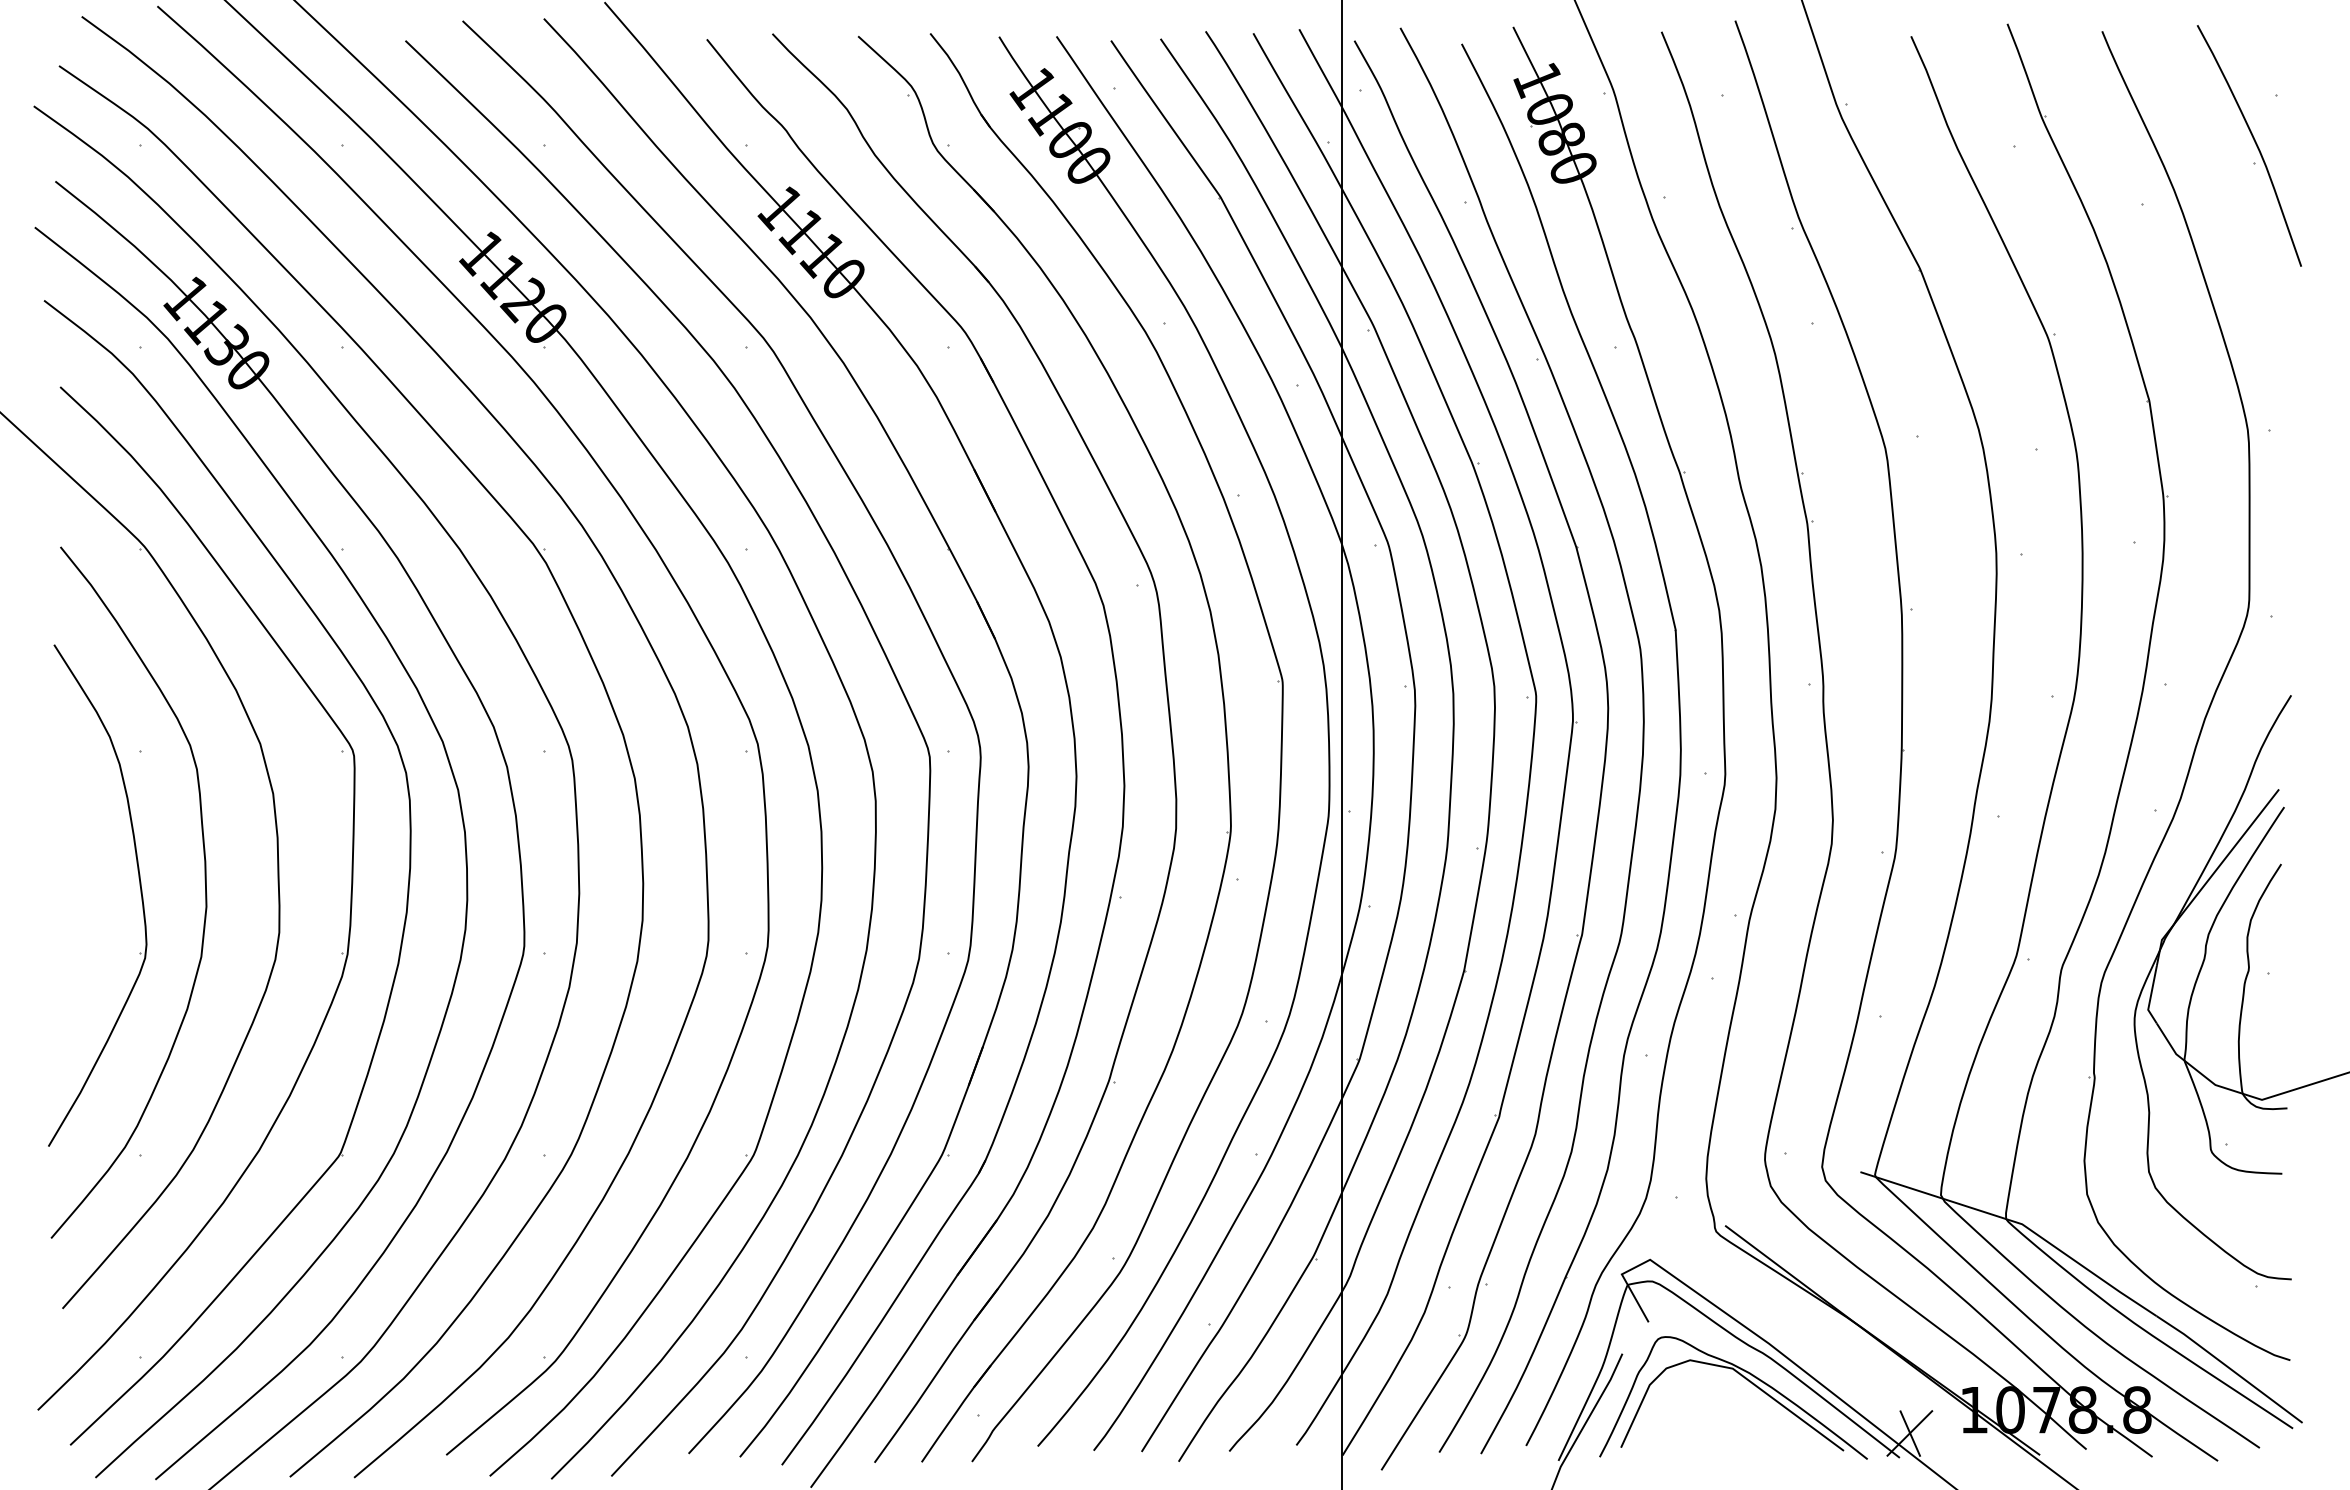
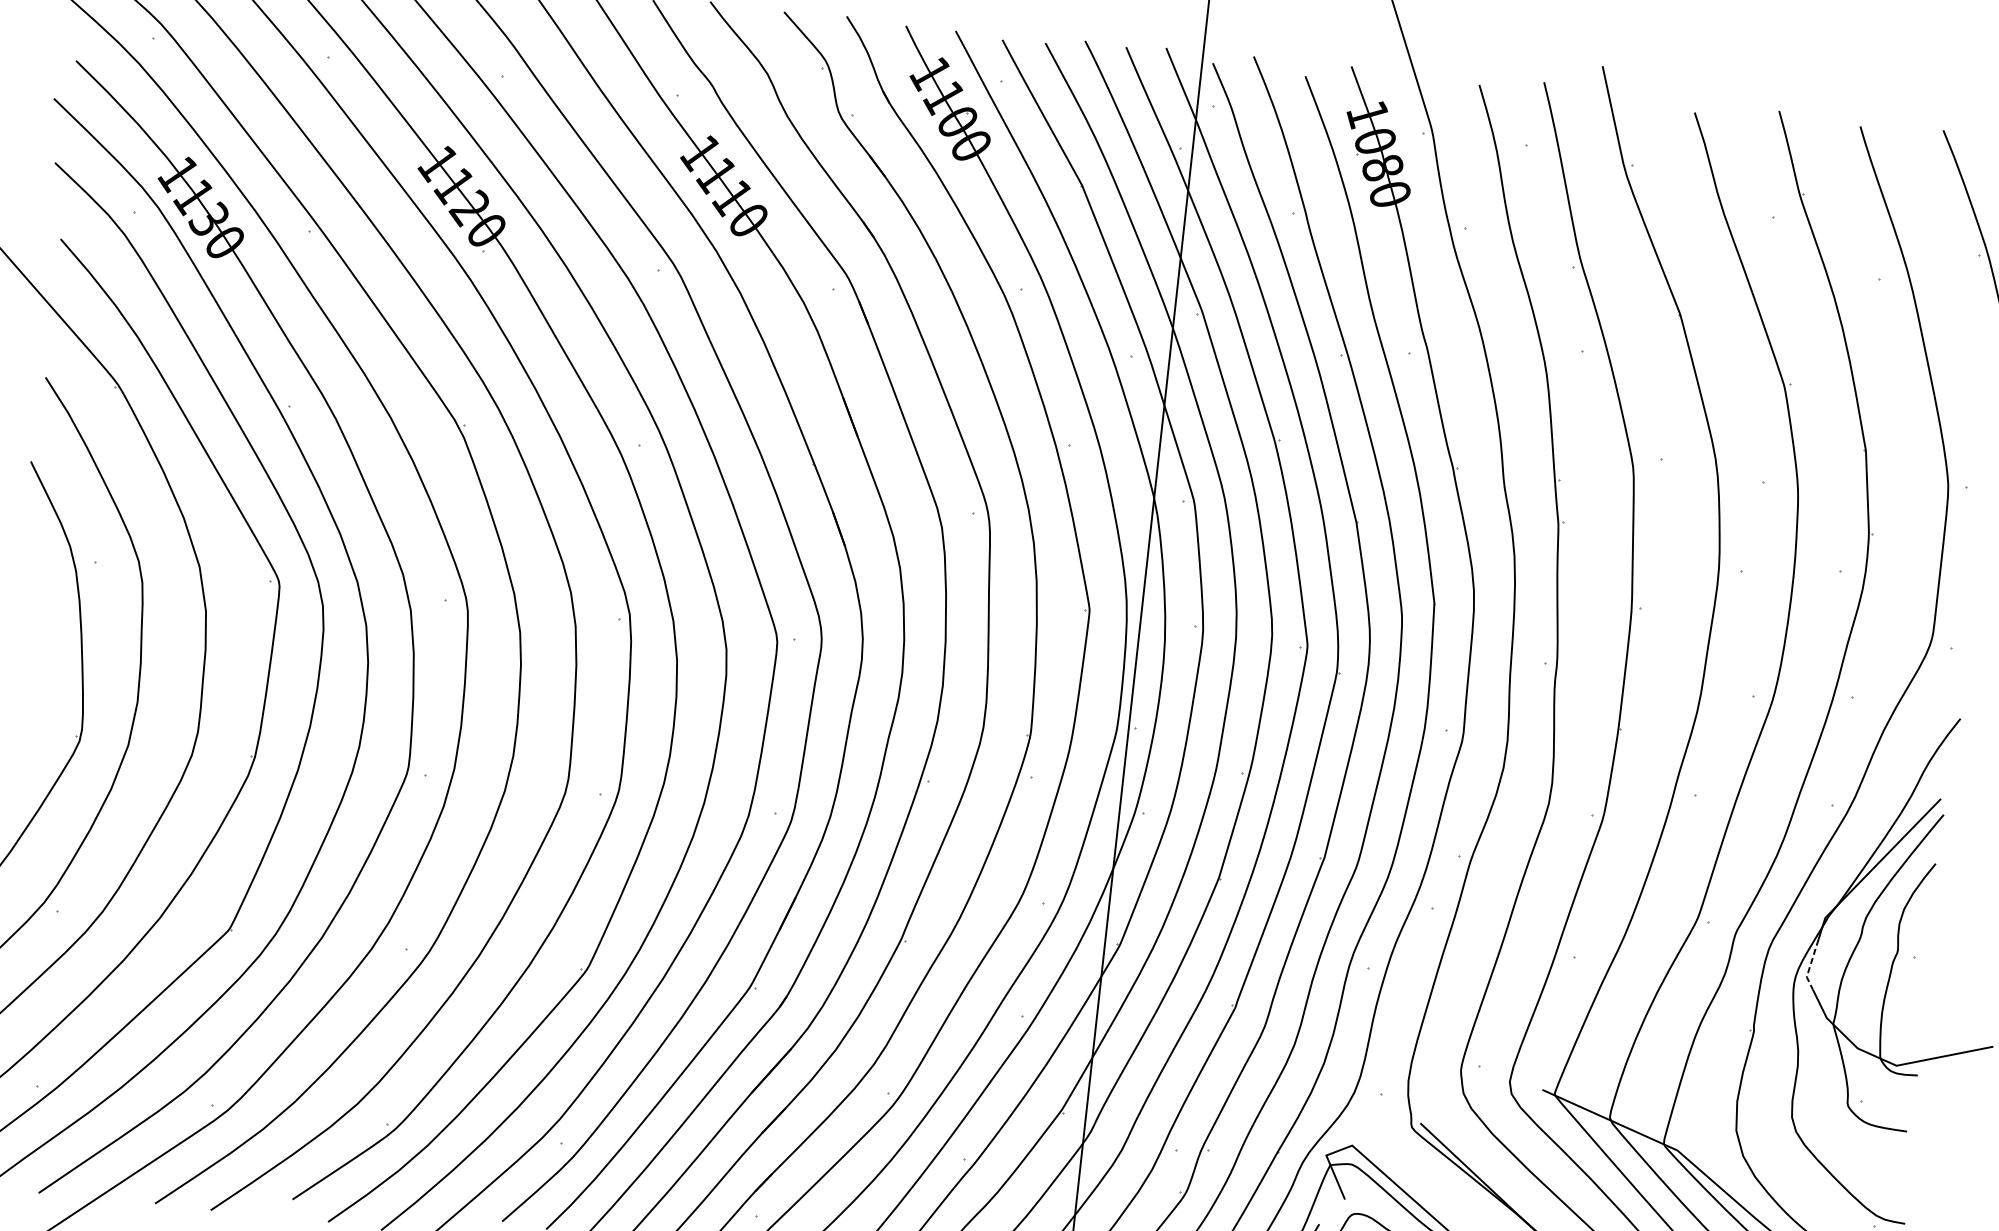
line: (2150, 997) -> (1809, 966), solid -> dashed

